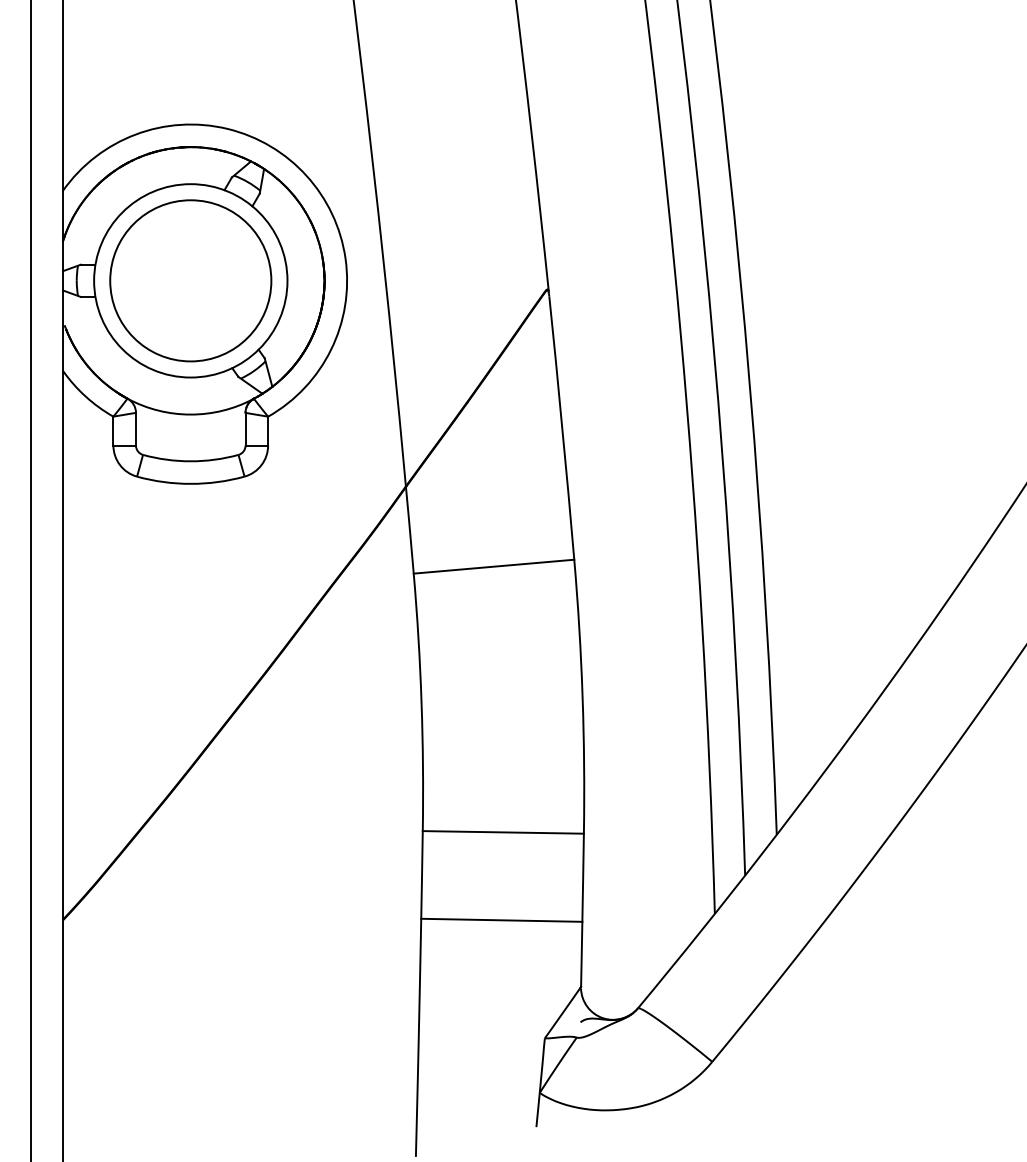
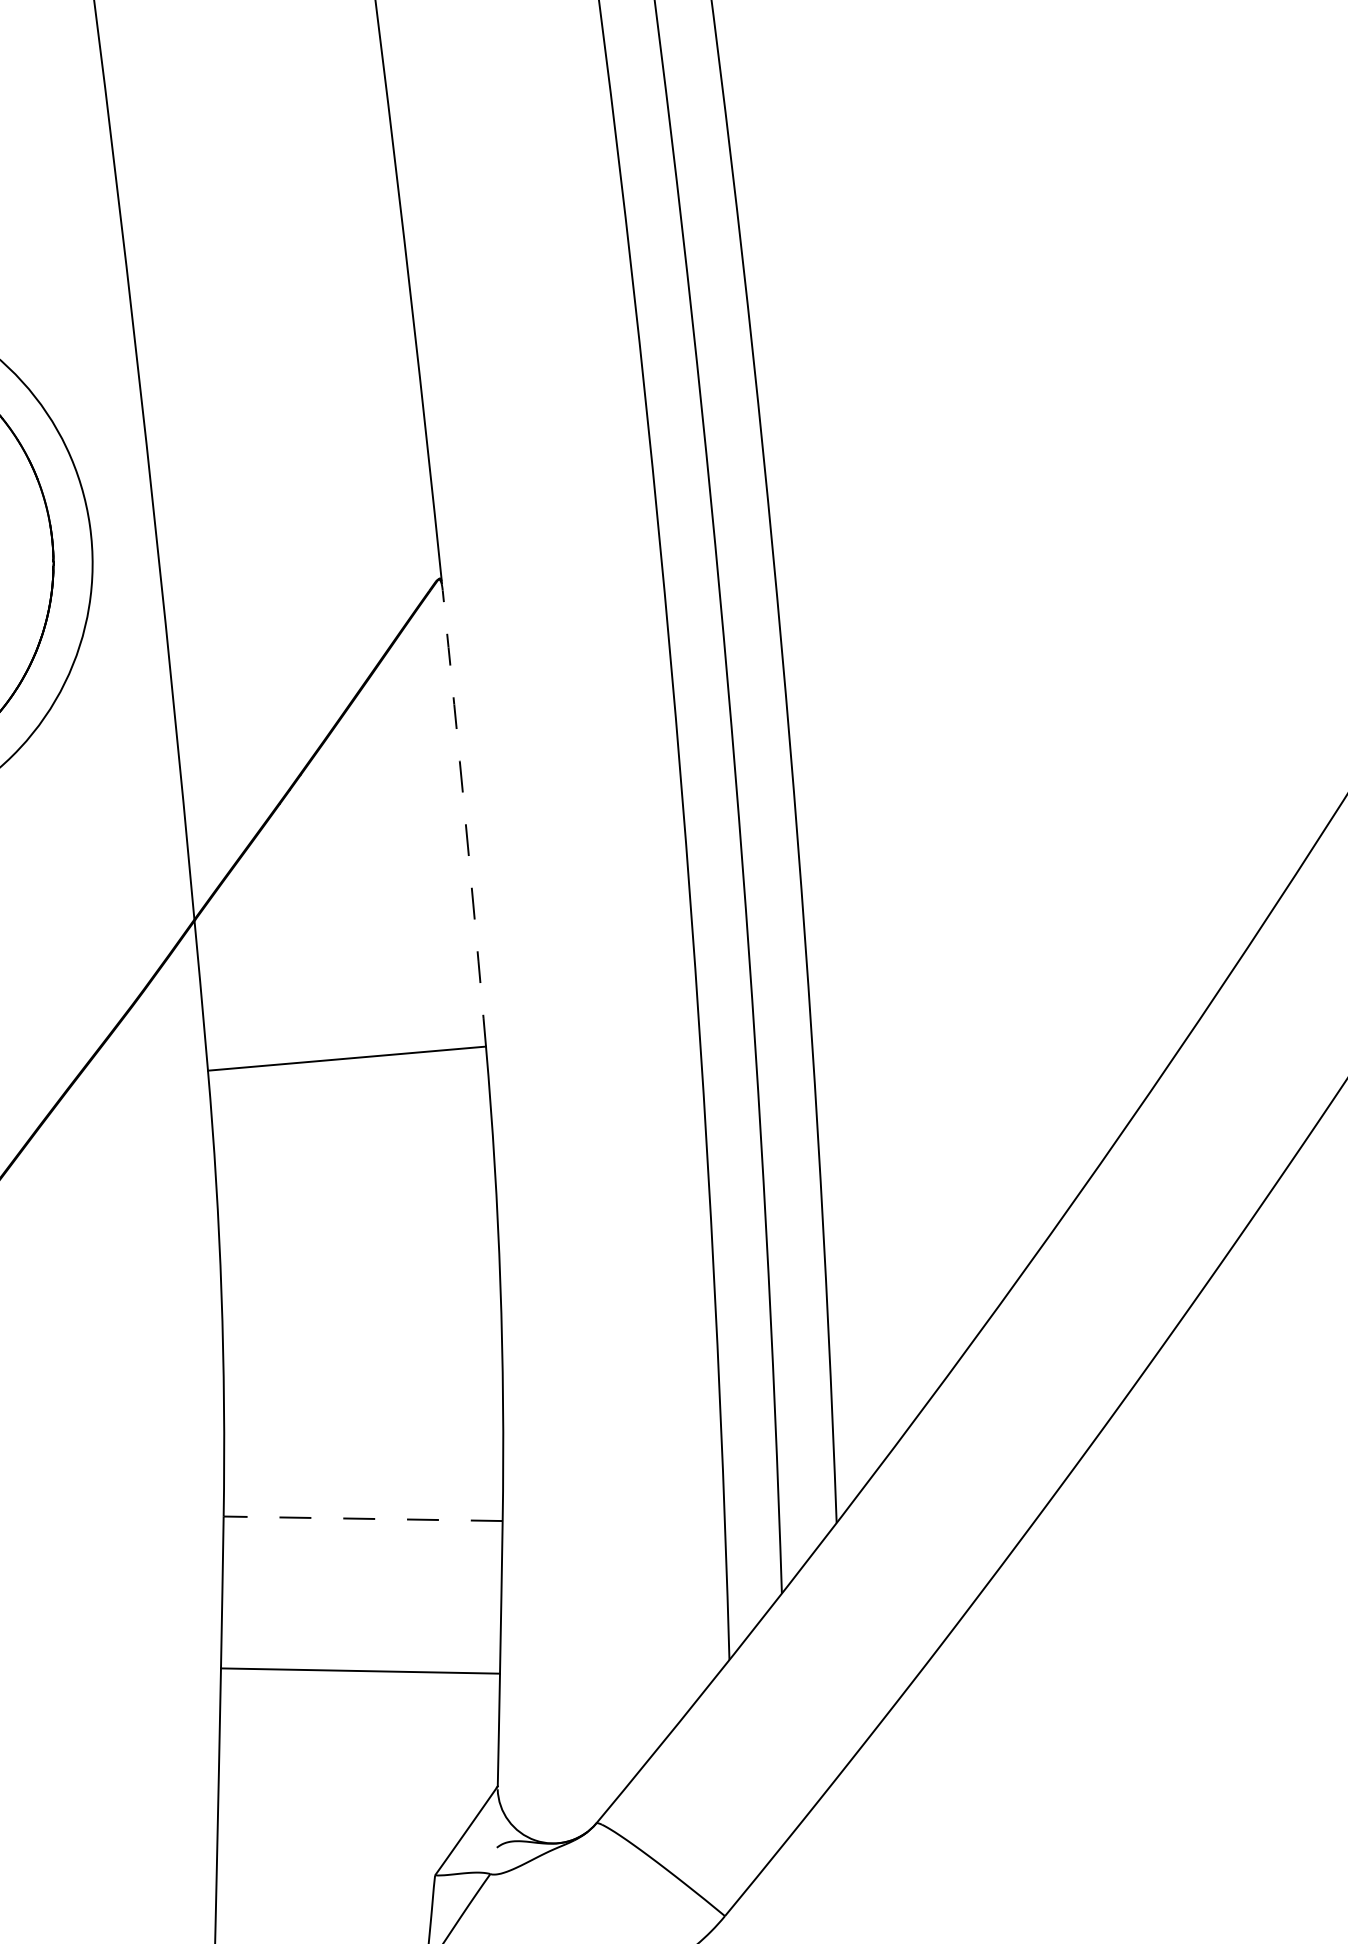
arc: (562, 428) -> (465, 819), solid -> dashed
line: (503, 832) -> (363, 1518), solid -> dashed

